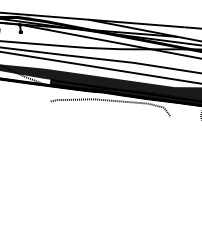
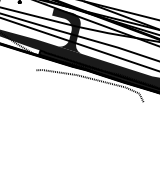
fill: (76, 54) -> (67, 31), added

